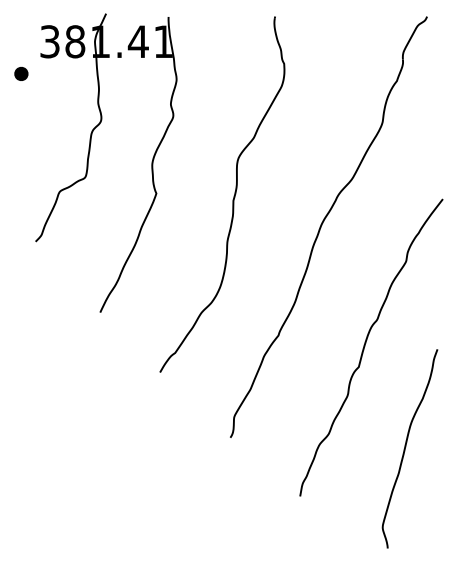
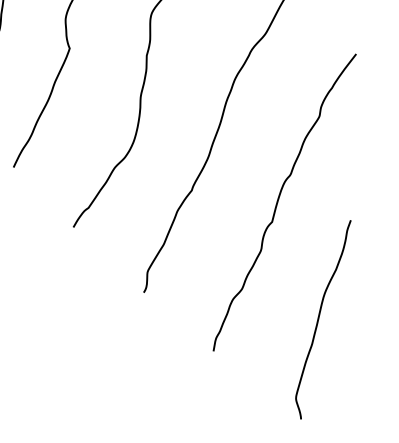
curve: (406, 447) -> (319, 318), moved

